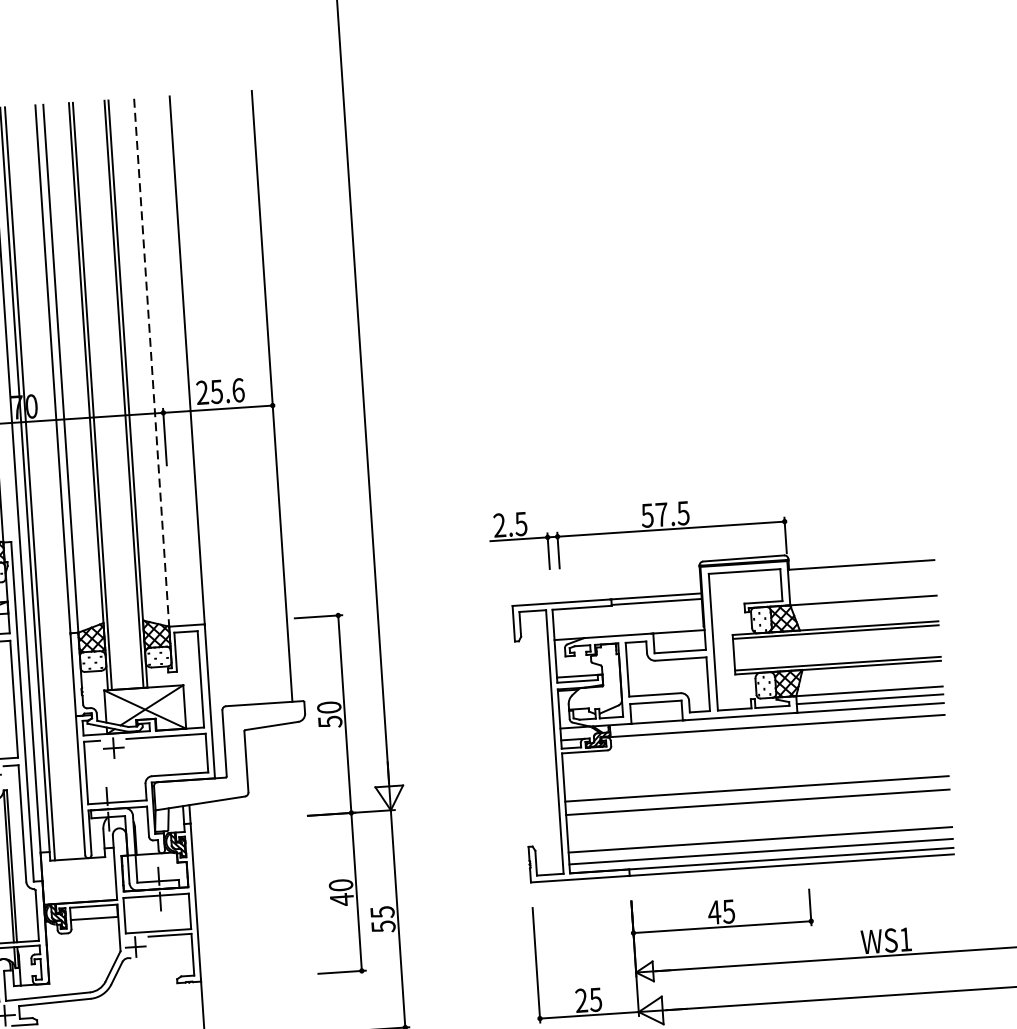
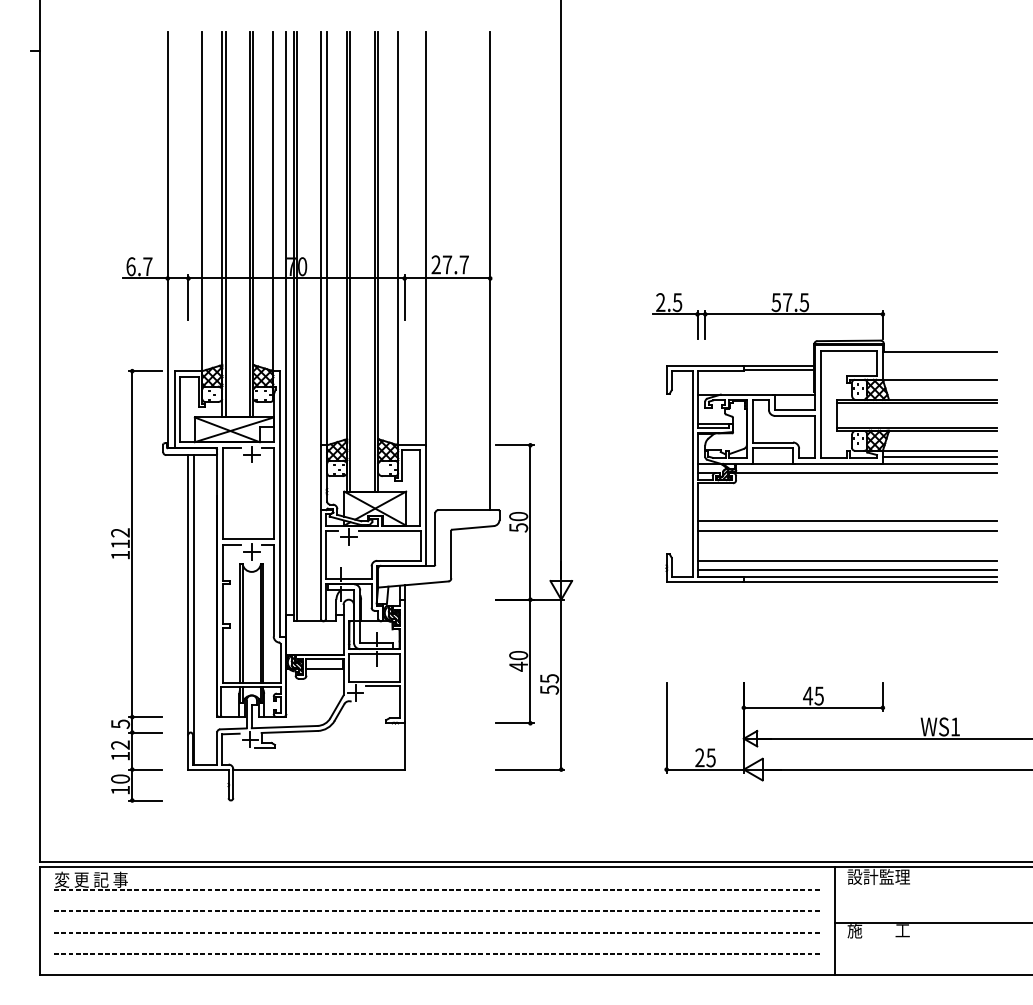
line: (152, 364) -> (398, 240), dashed -> solid
text: (227, 390) -> (455, 264), 25.6 -> 27.7
part: (720, 684) -> (824, 437), moved

